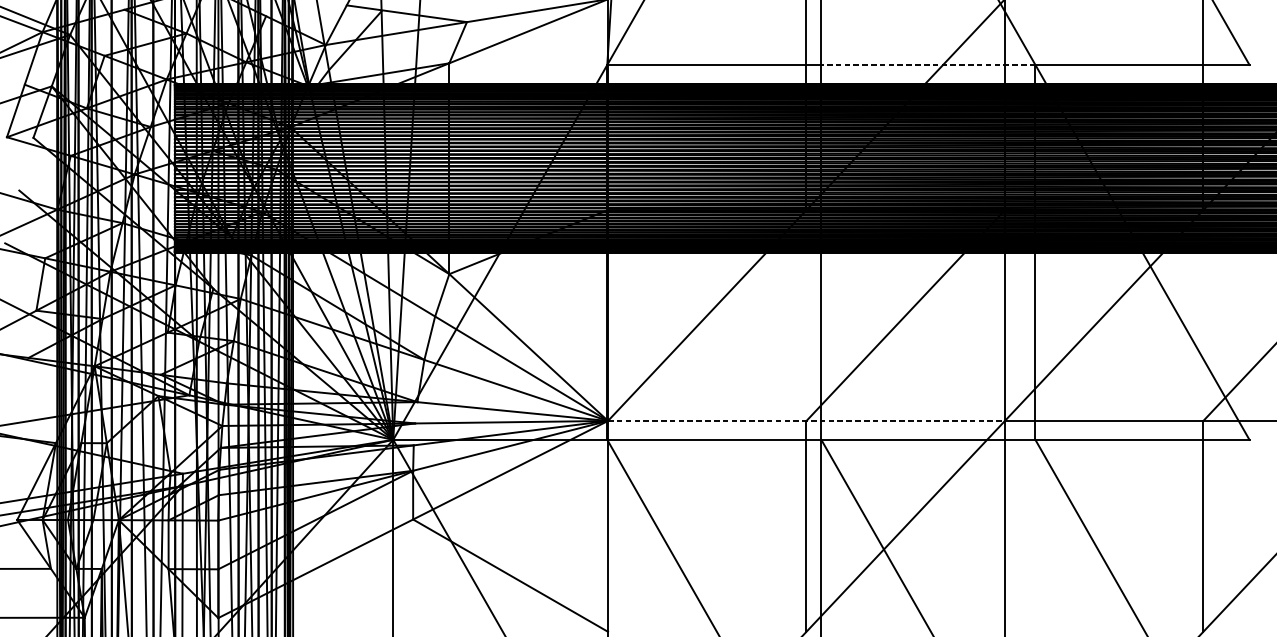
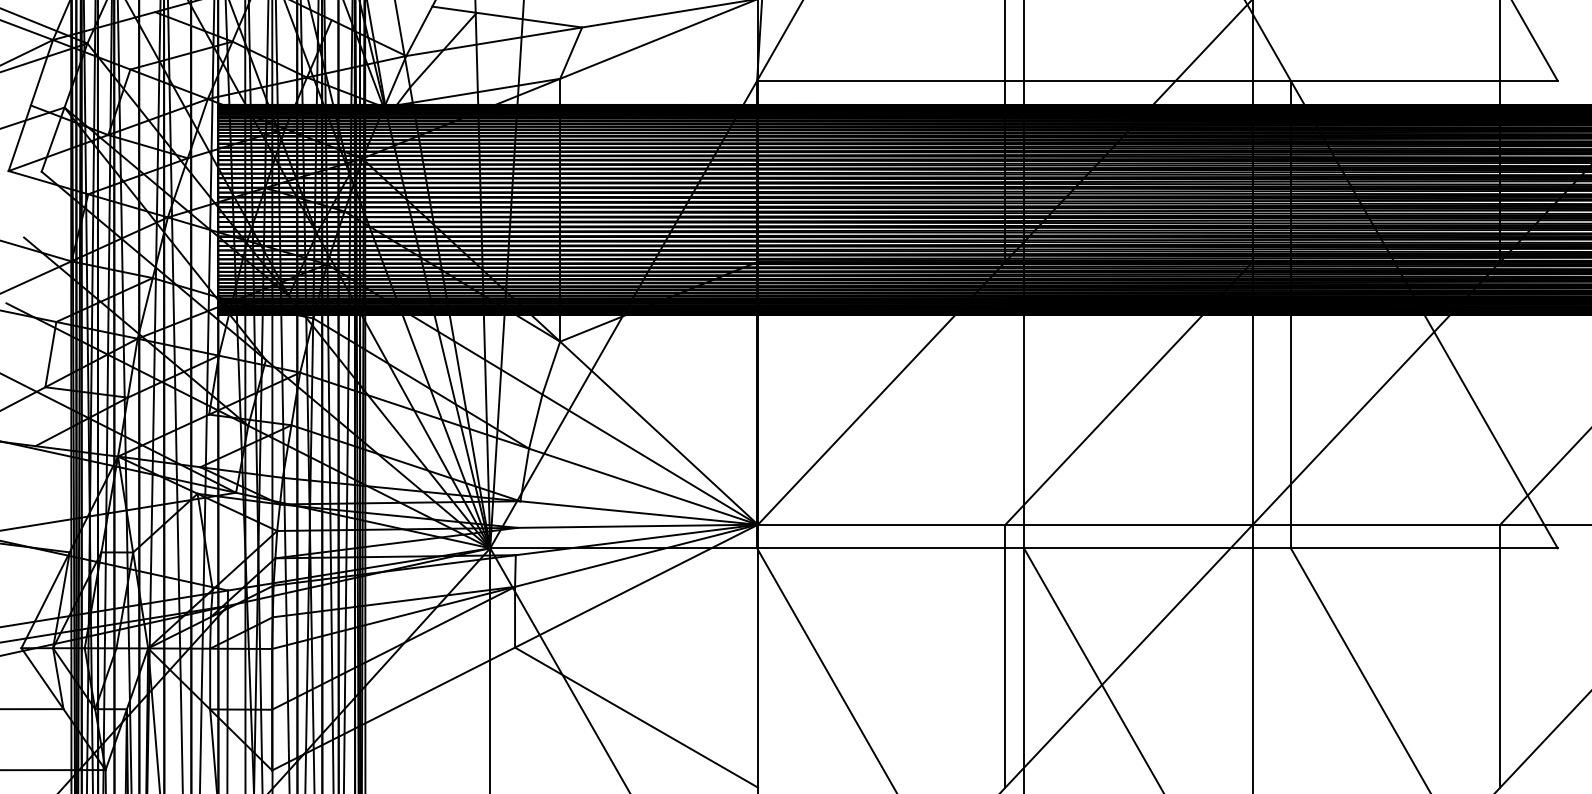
line: (927, 64) -> (1156, 80), dashed -> solid
line: (806, 420) -> (1005, 524), dashed -> solid

